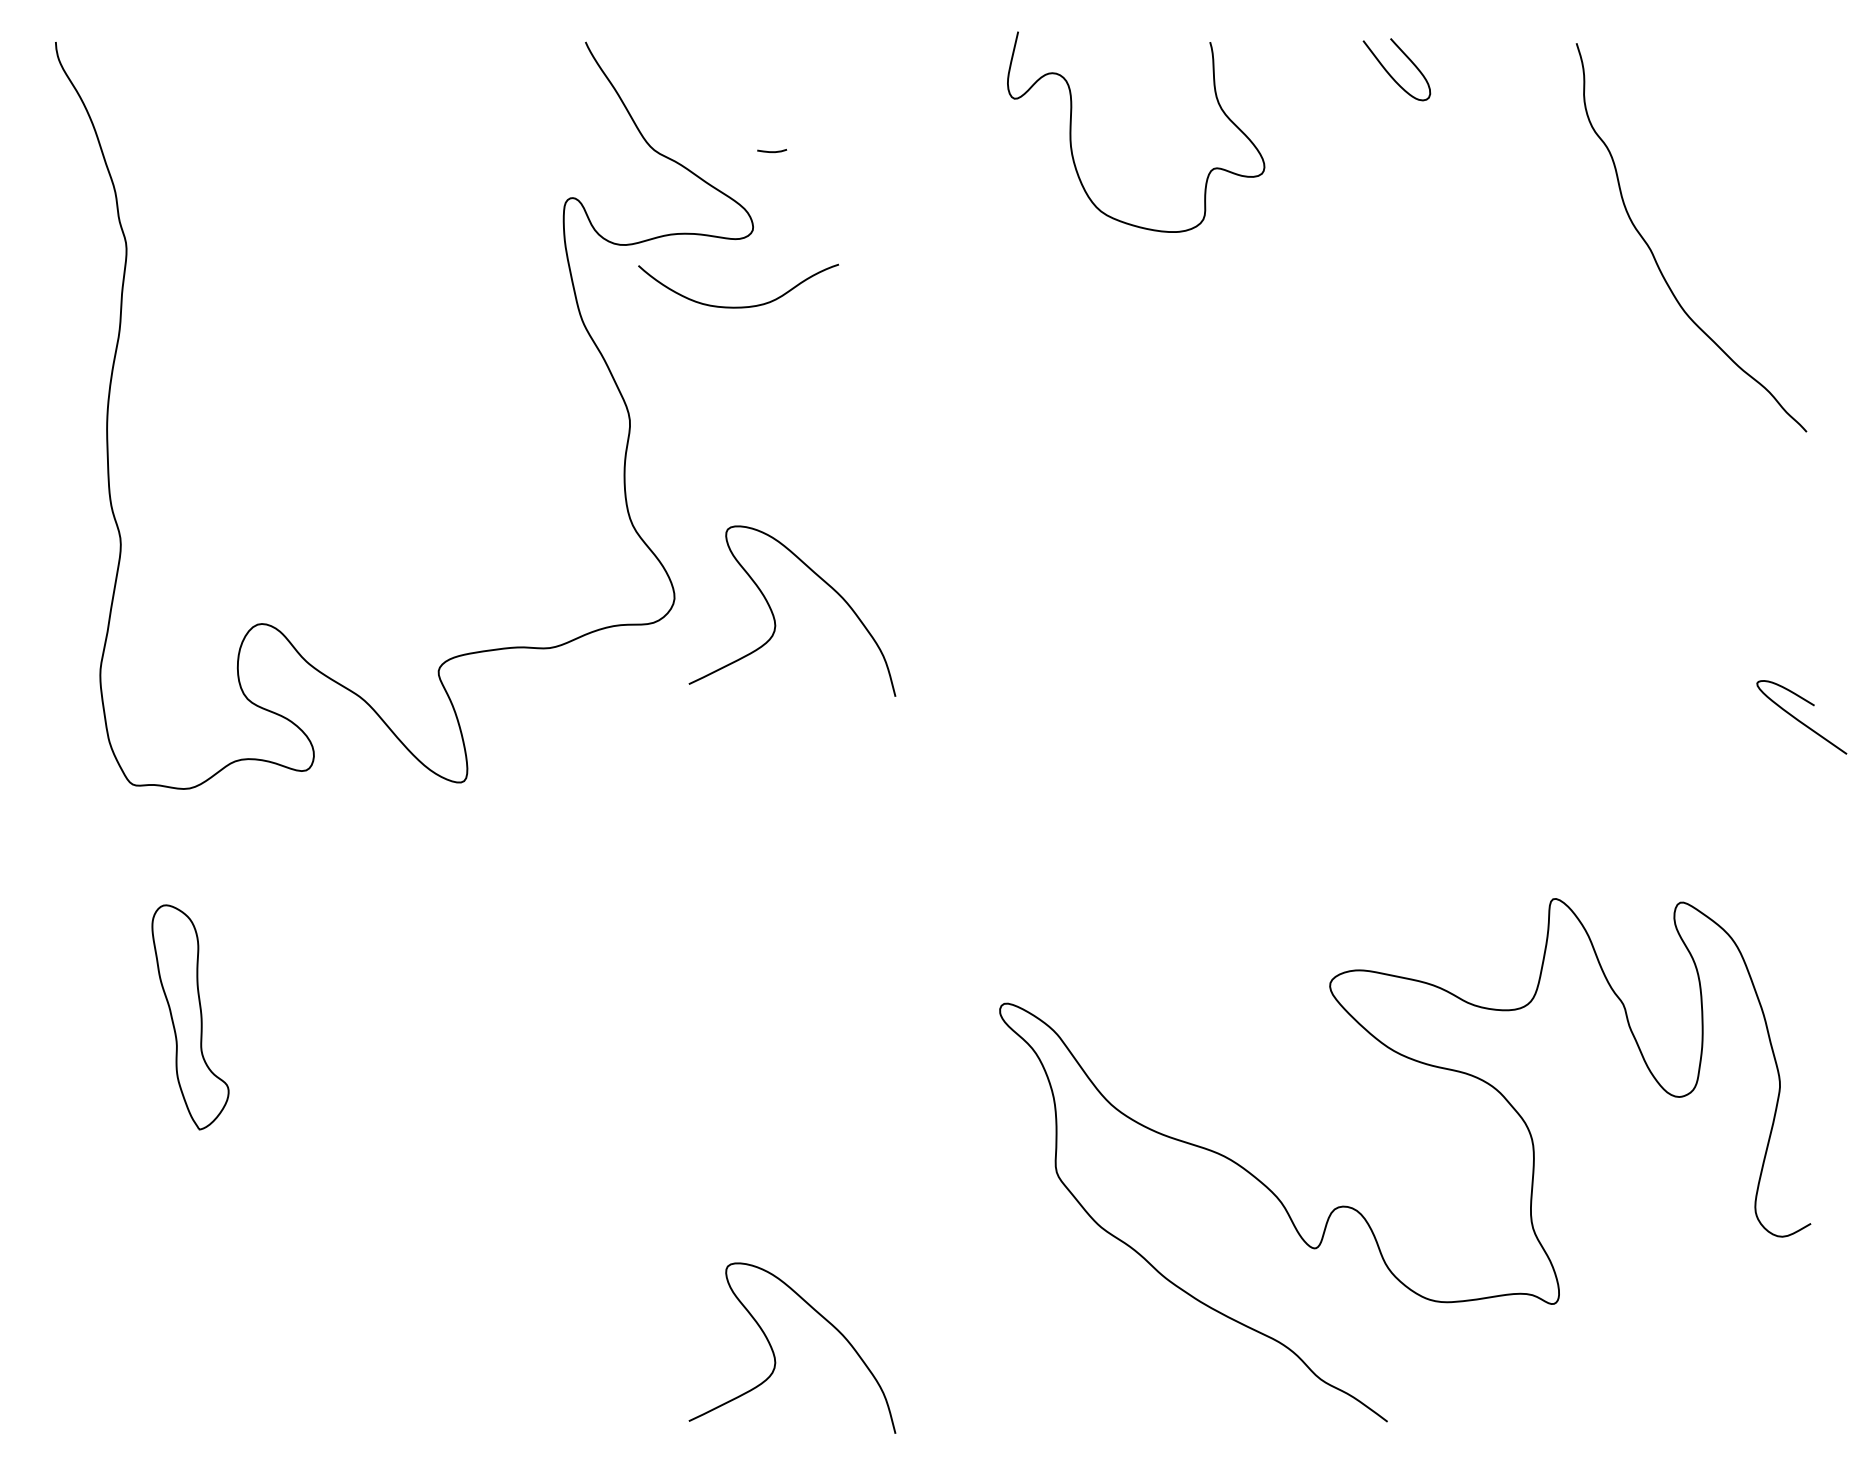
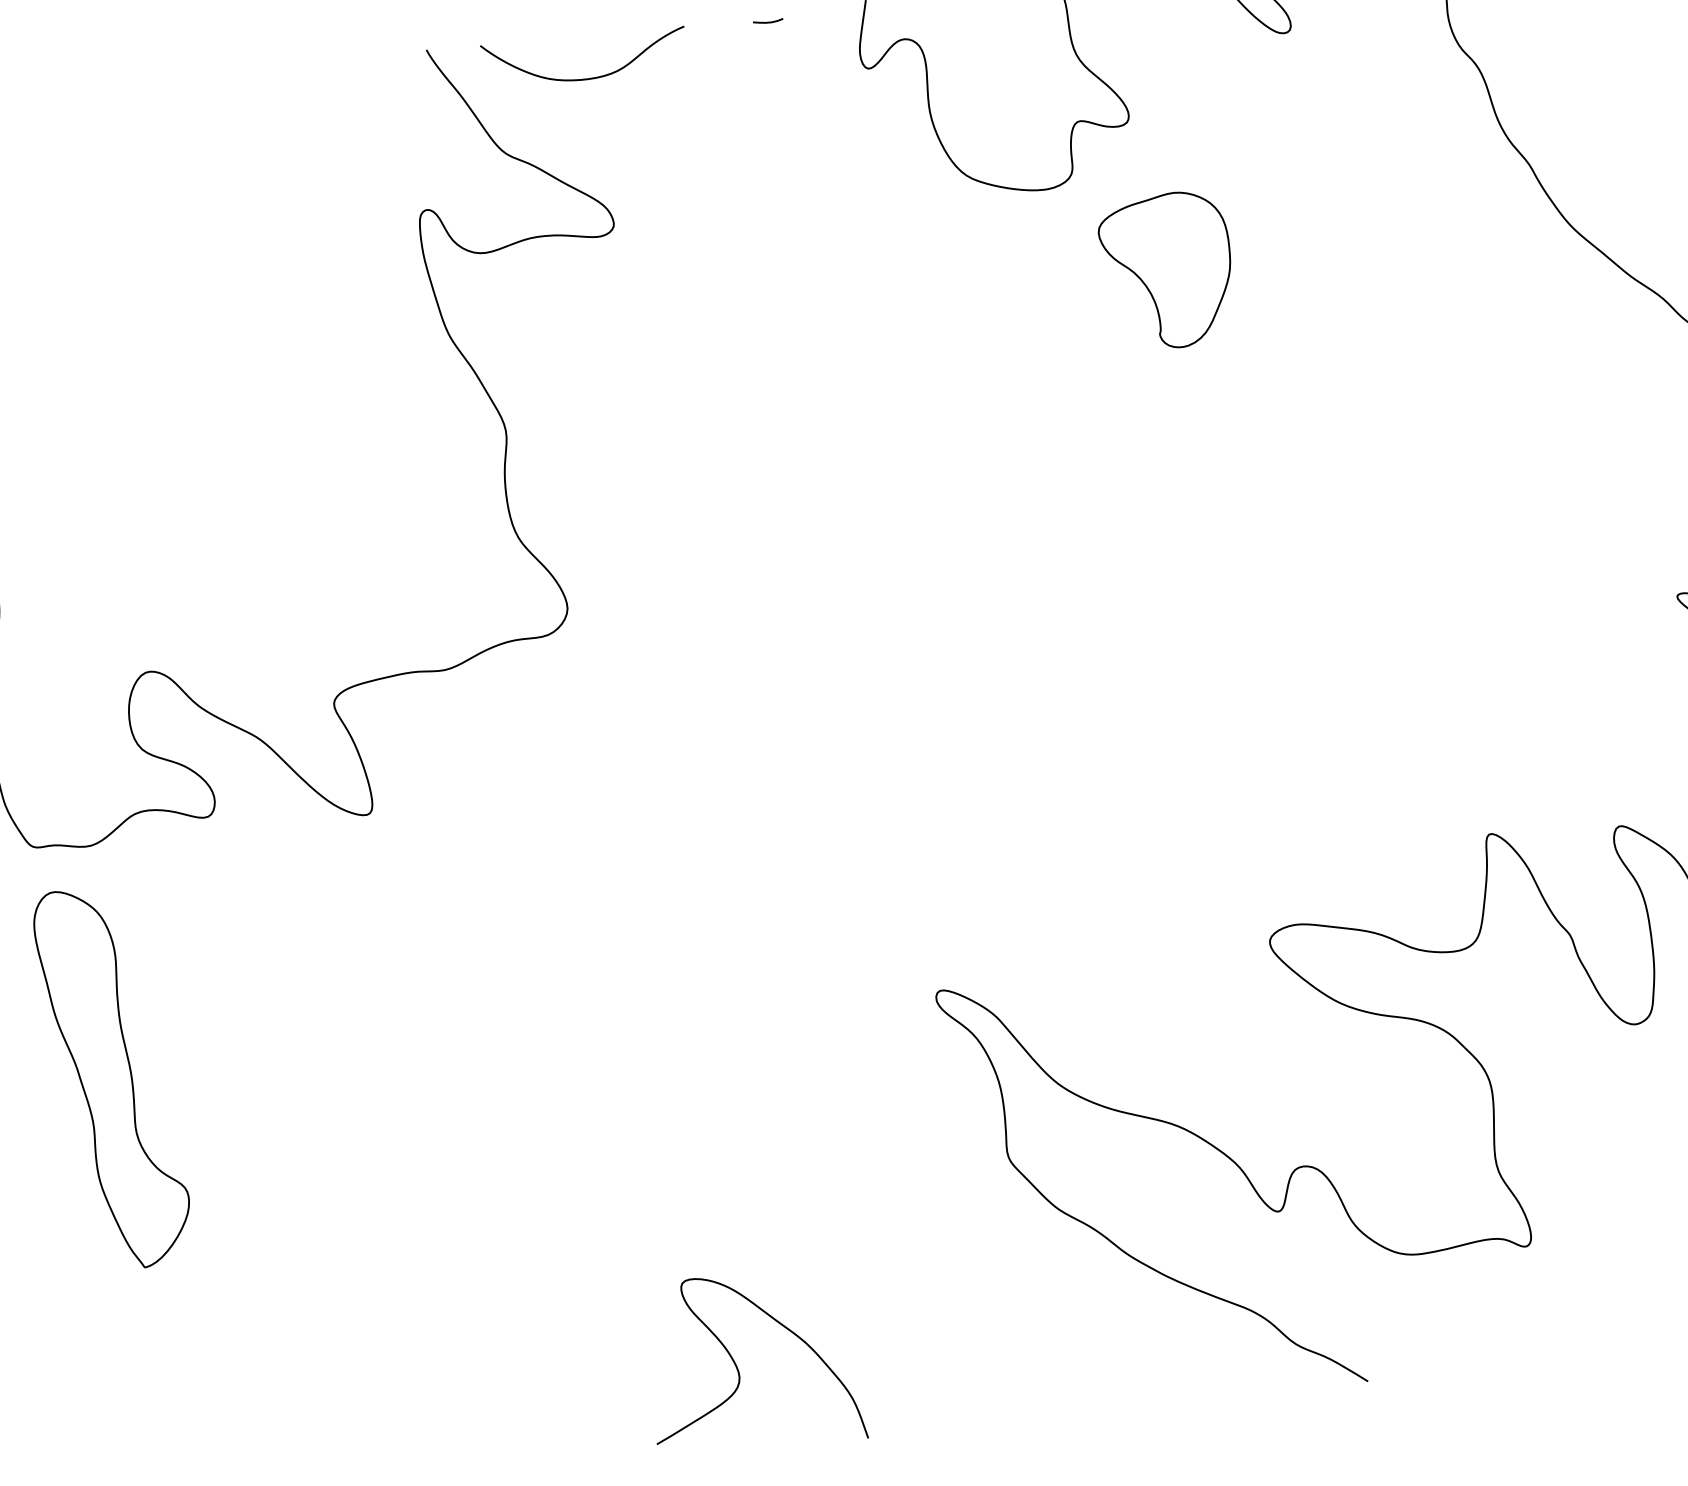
curve: (772, 151) -> (768, 21), moved
curve: (738, 306) -> (585, 78), moved
part: (1287, 321) -> (1166, 270), added
curve: (774, 615) -> (670, 616), removed
part: (190, 1017) -> (112, 1078), size x1.67

